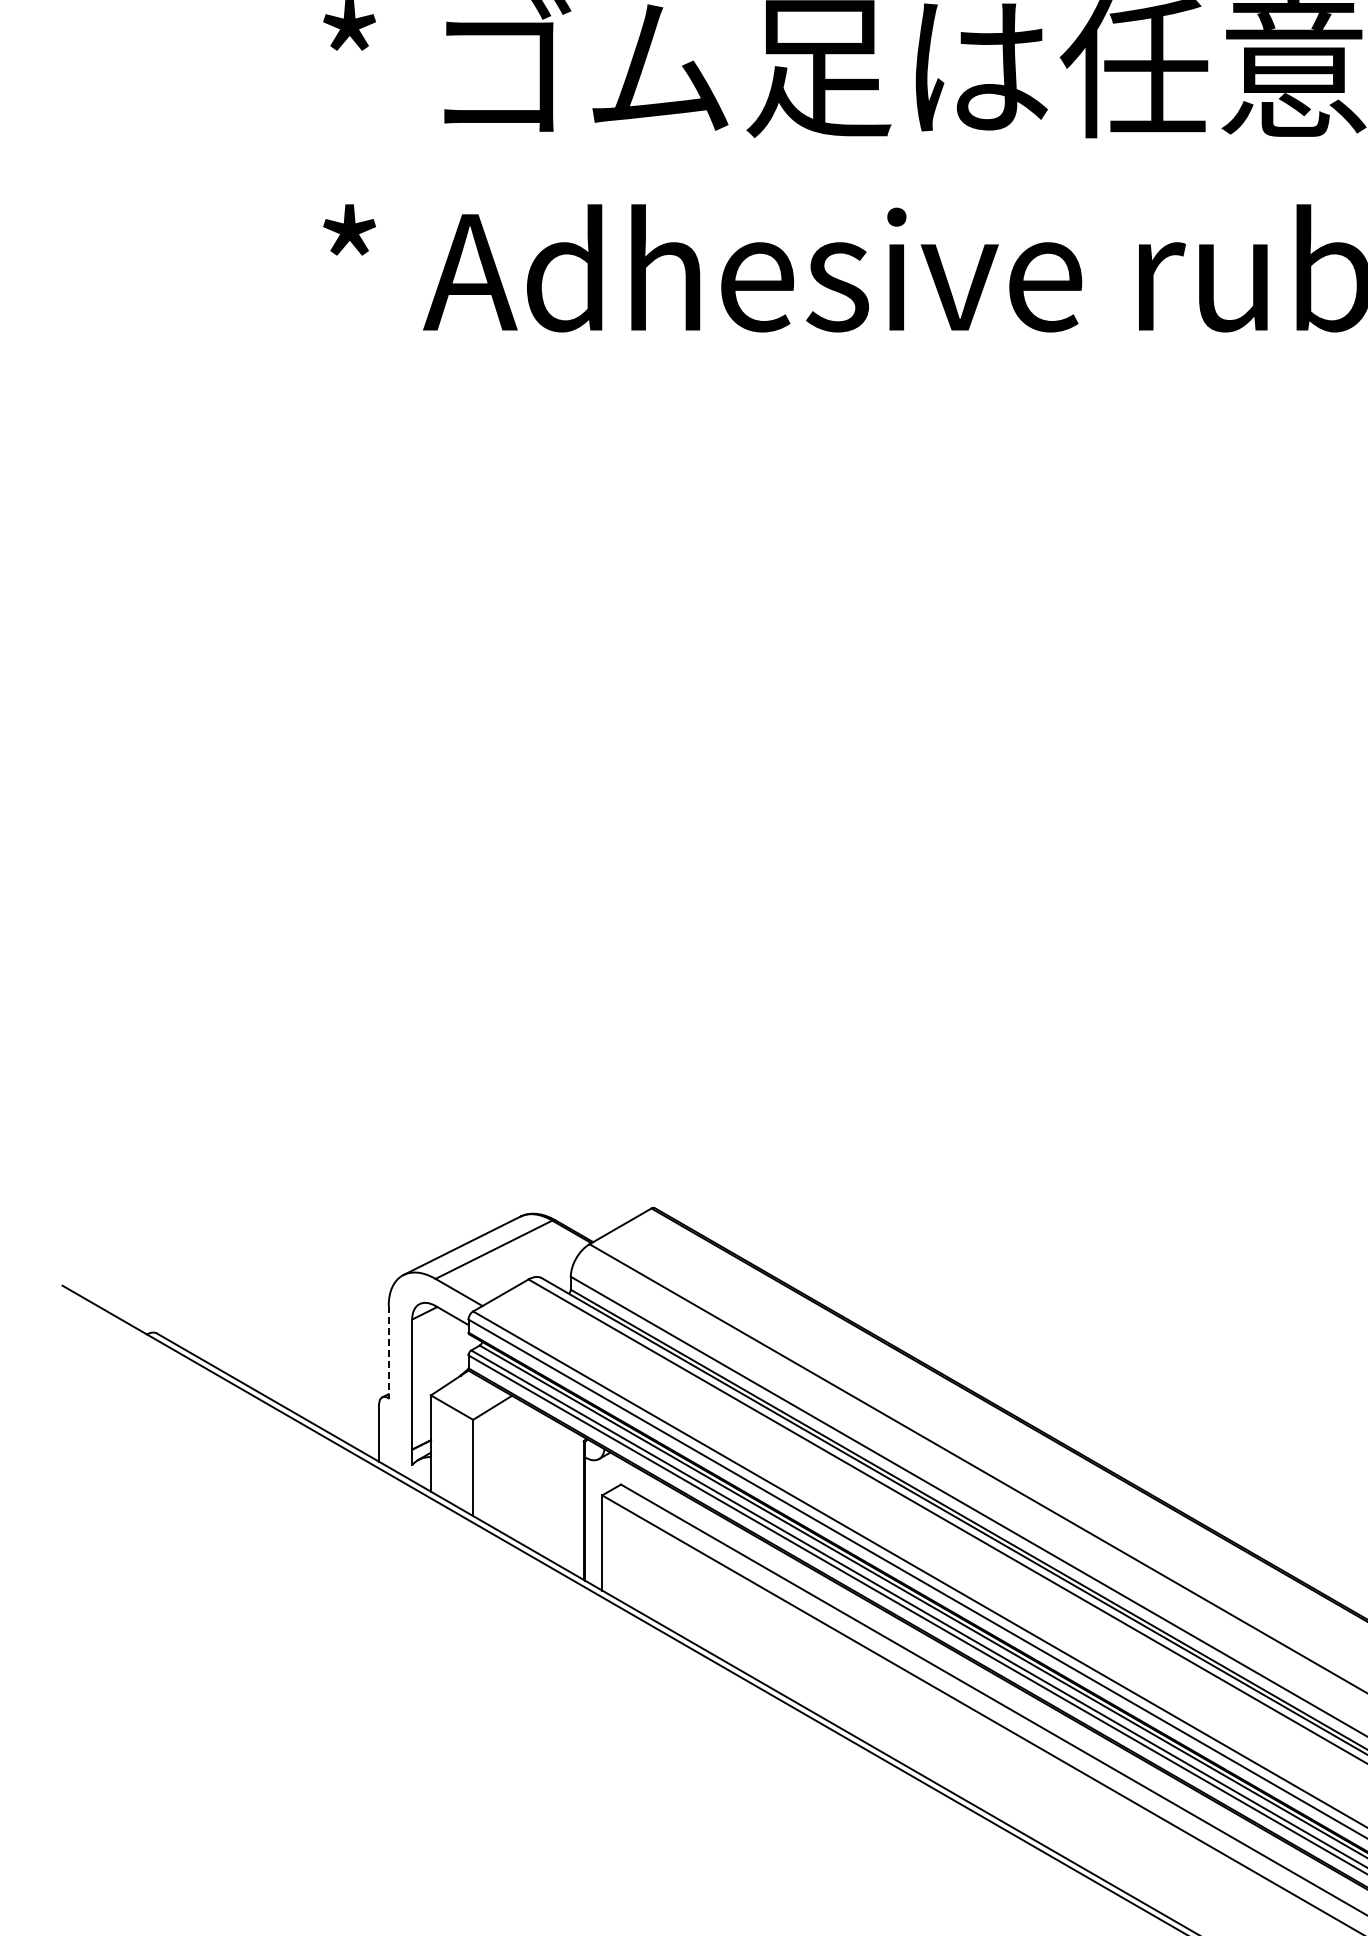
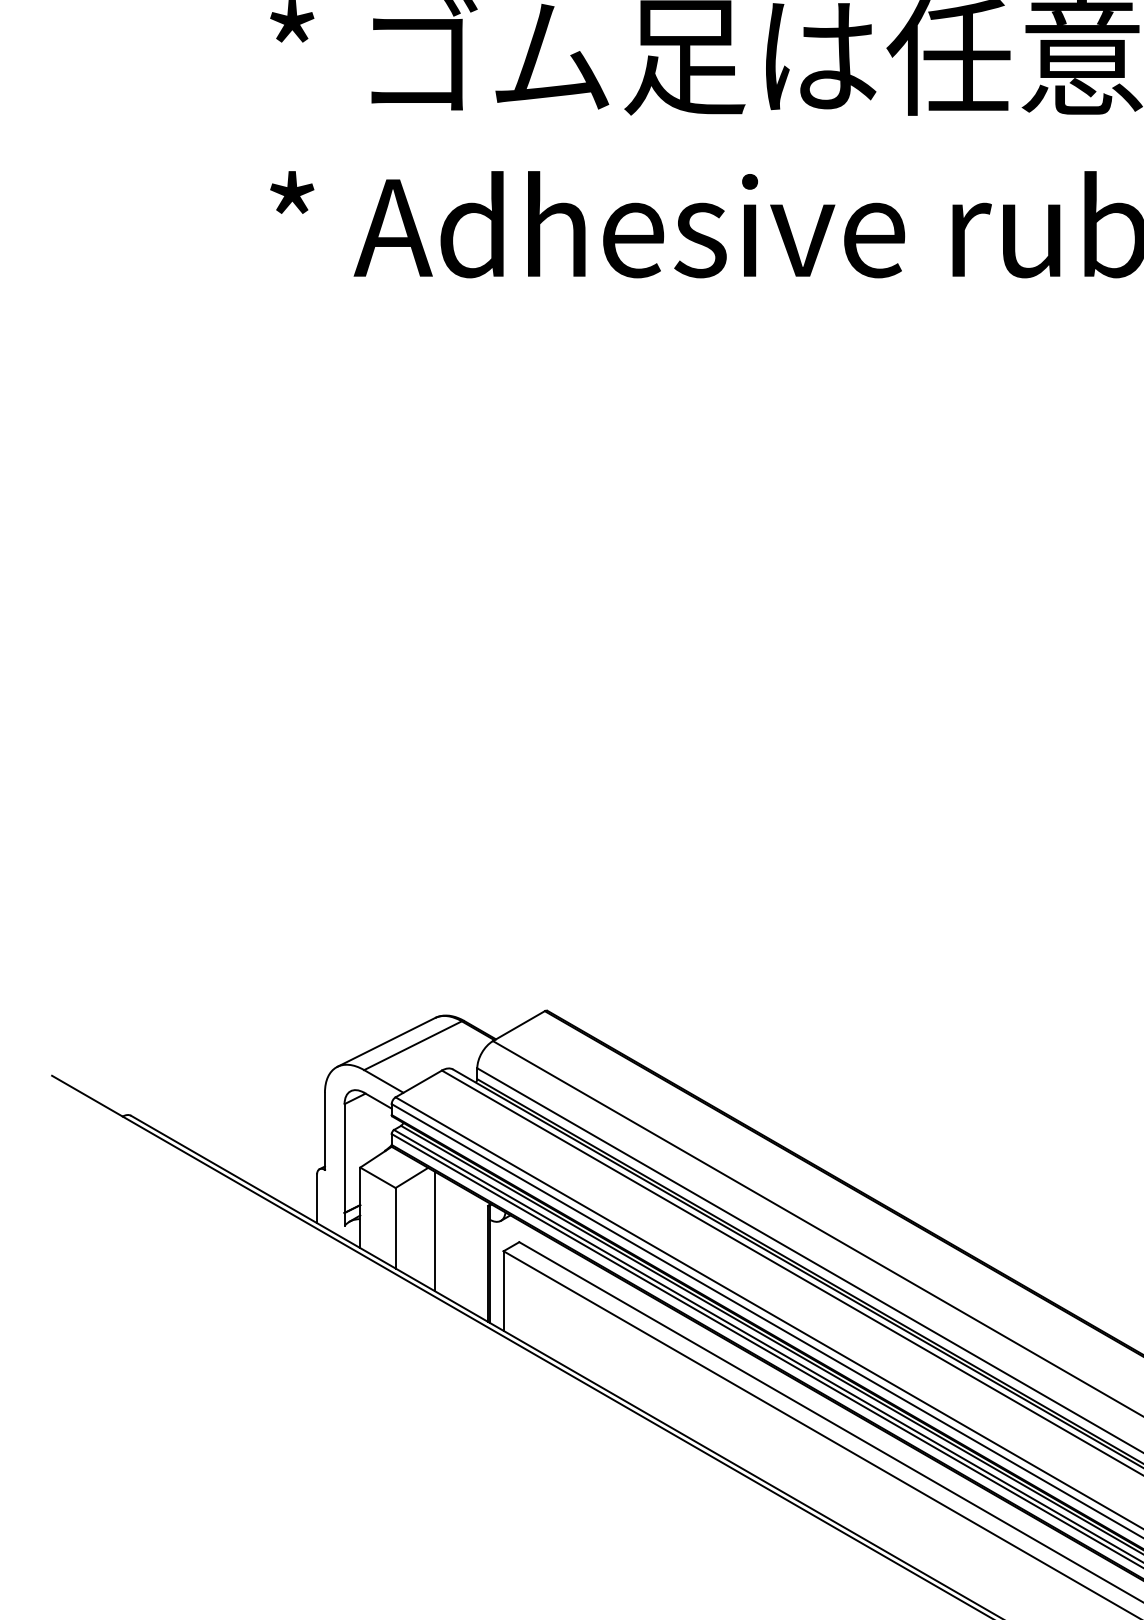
line: (388, 1352) -> (324, 1131), dashed -> solid
line: (520, 1471) -> (435, 1231), added

